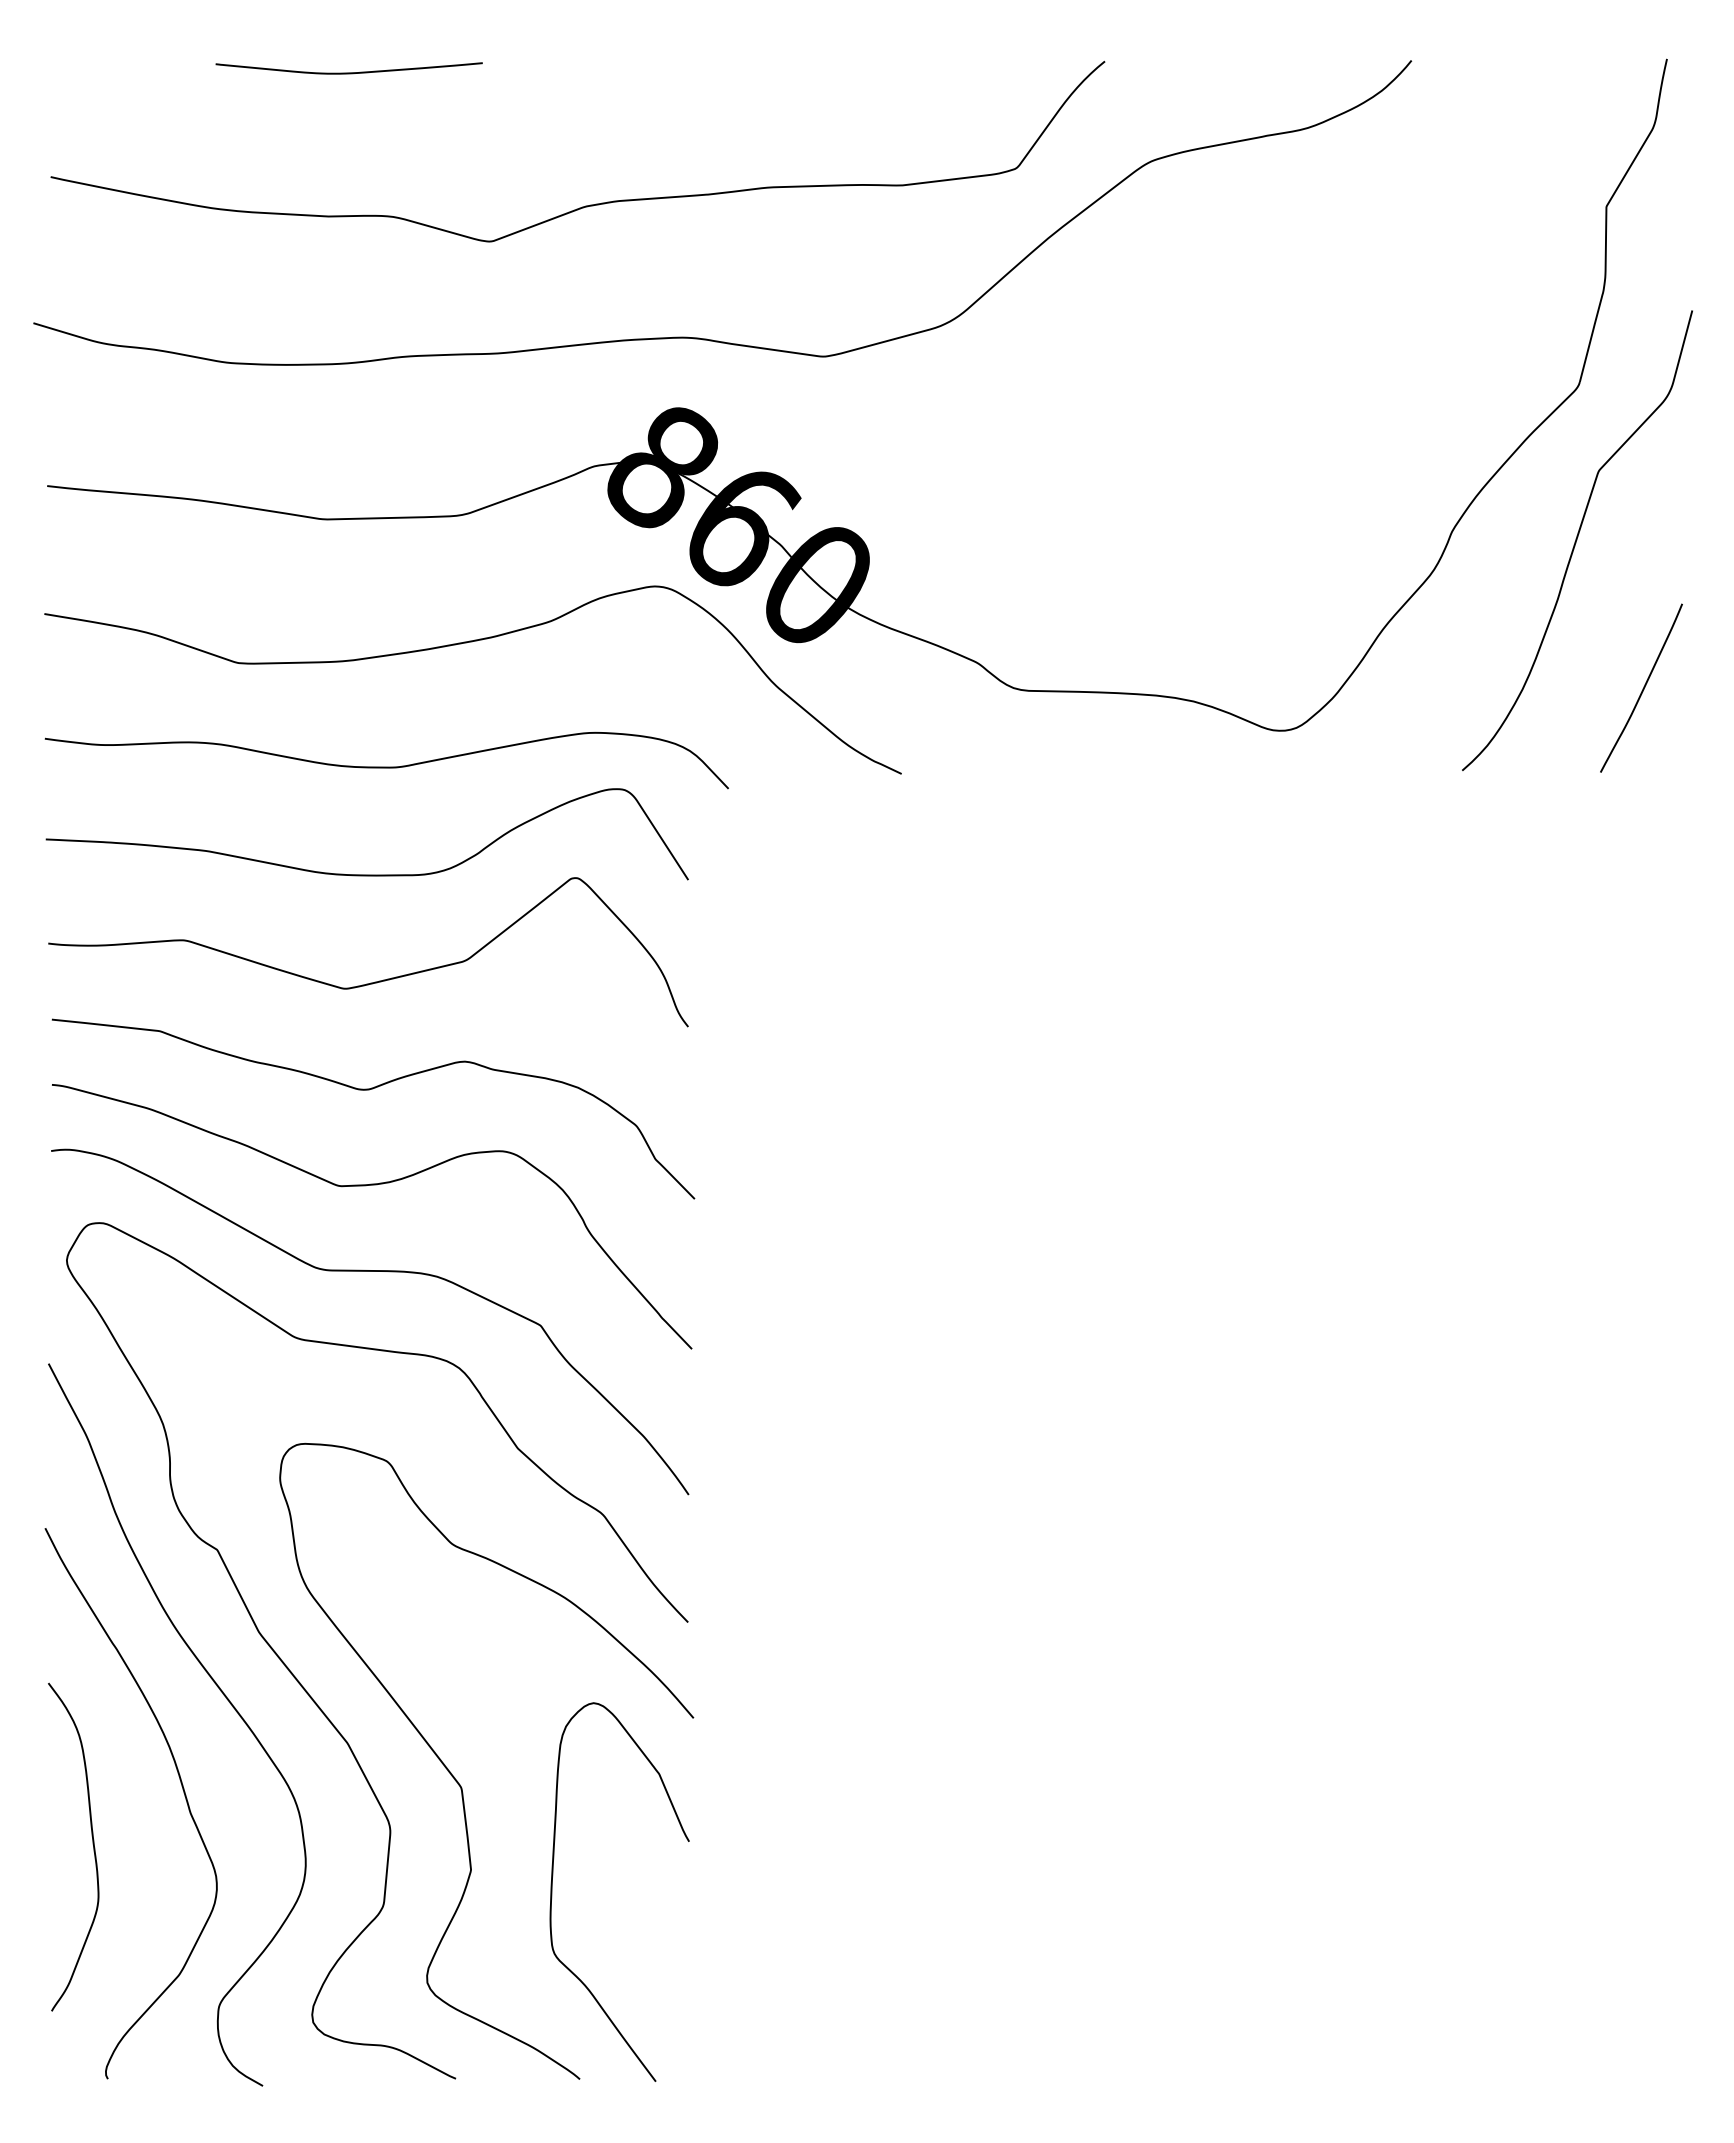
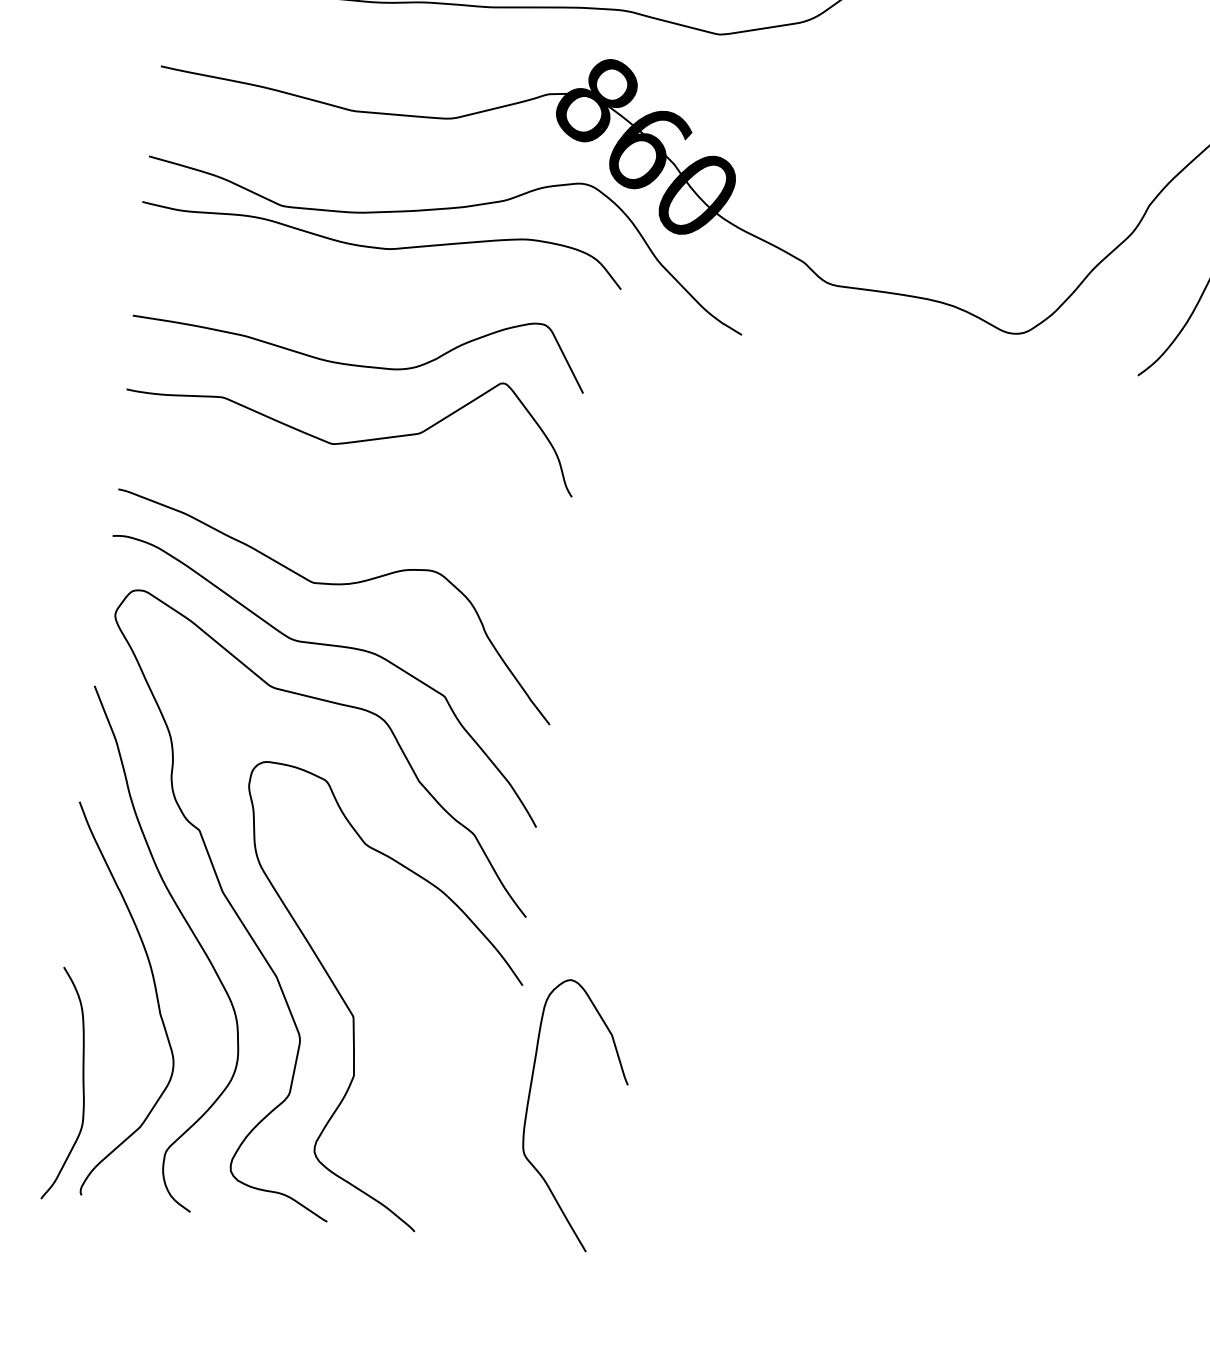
curve: (386, 766) -> (381, 247), moved
curve: (369, 1090) -> (342, 517), removed
curve: (92, 1844) -> (82, 1084), moved
curve: (552, 1891) -> (527, 1109), moved

